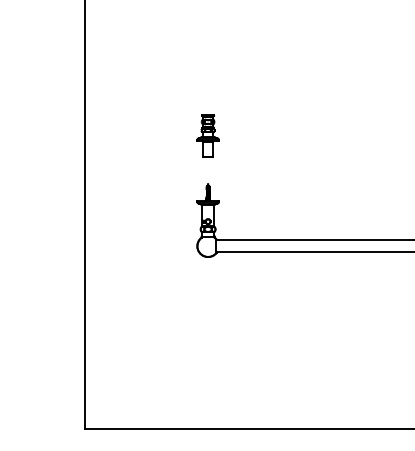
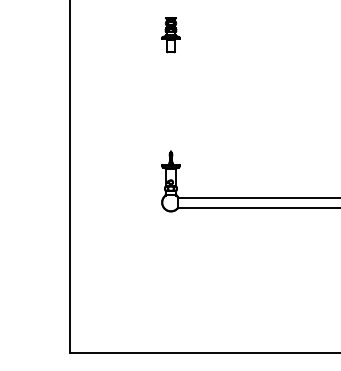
part: (207, 136) -> (170, 35), moved

